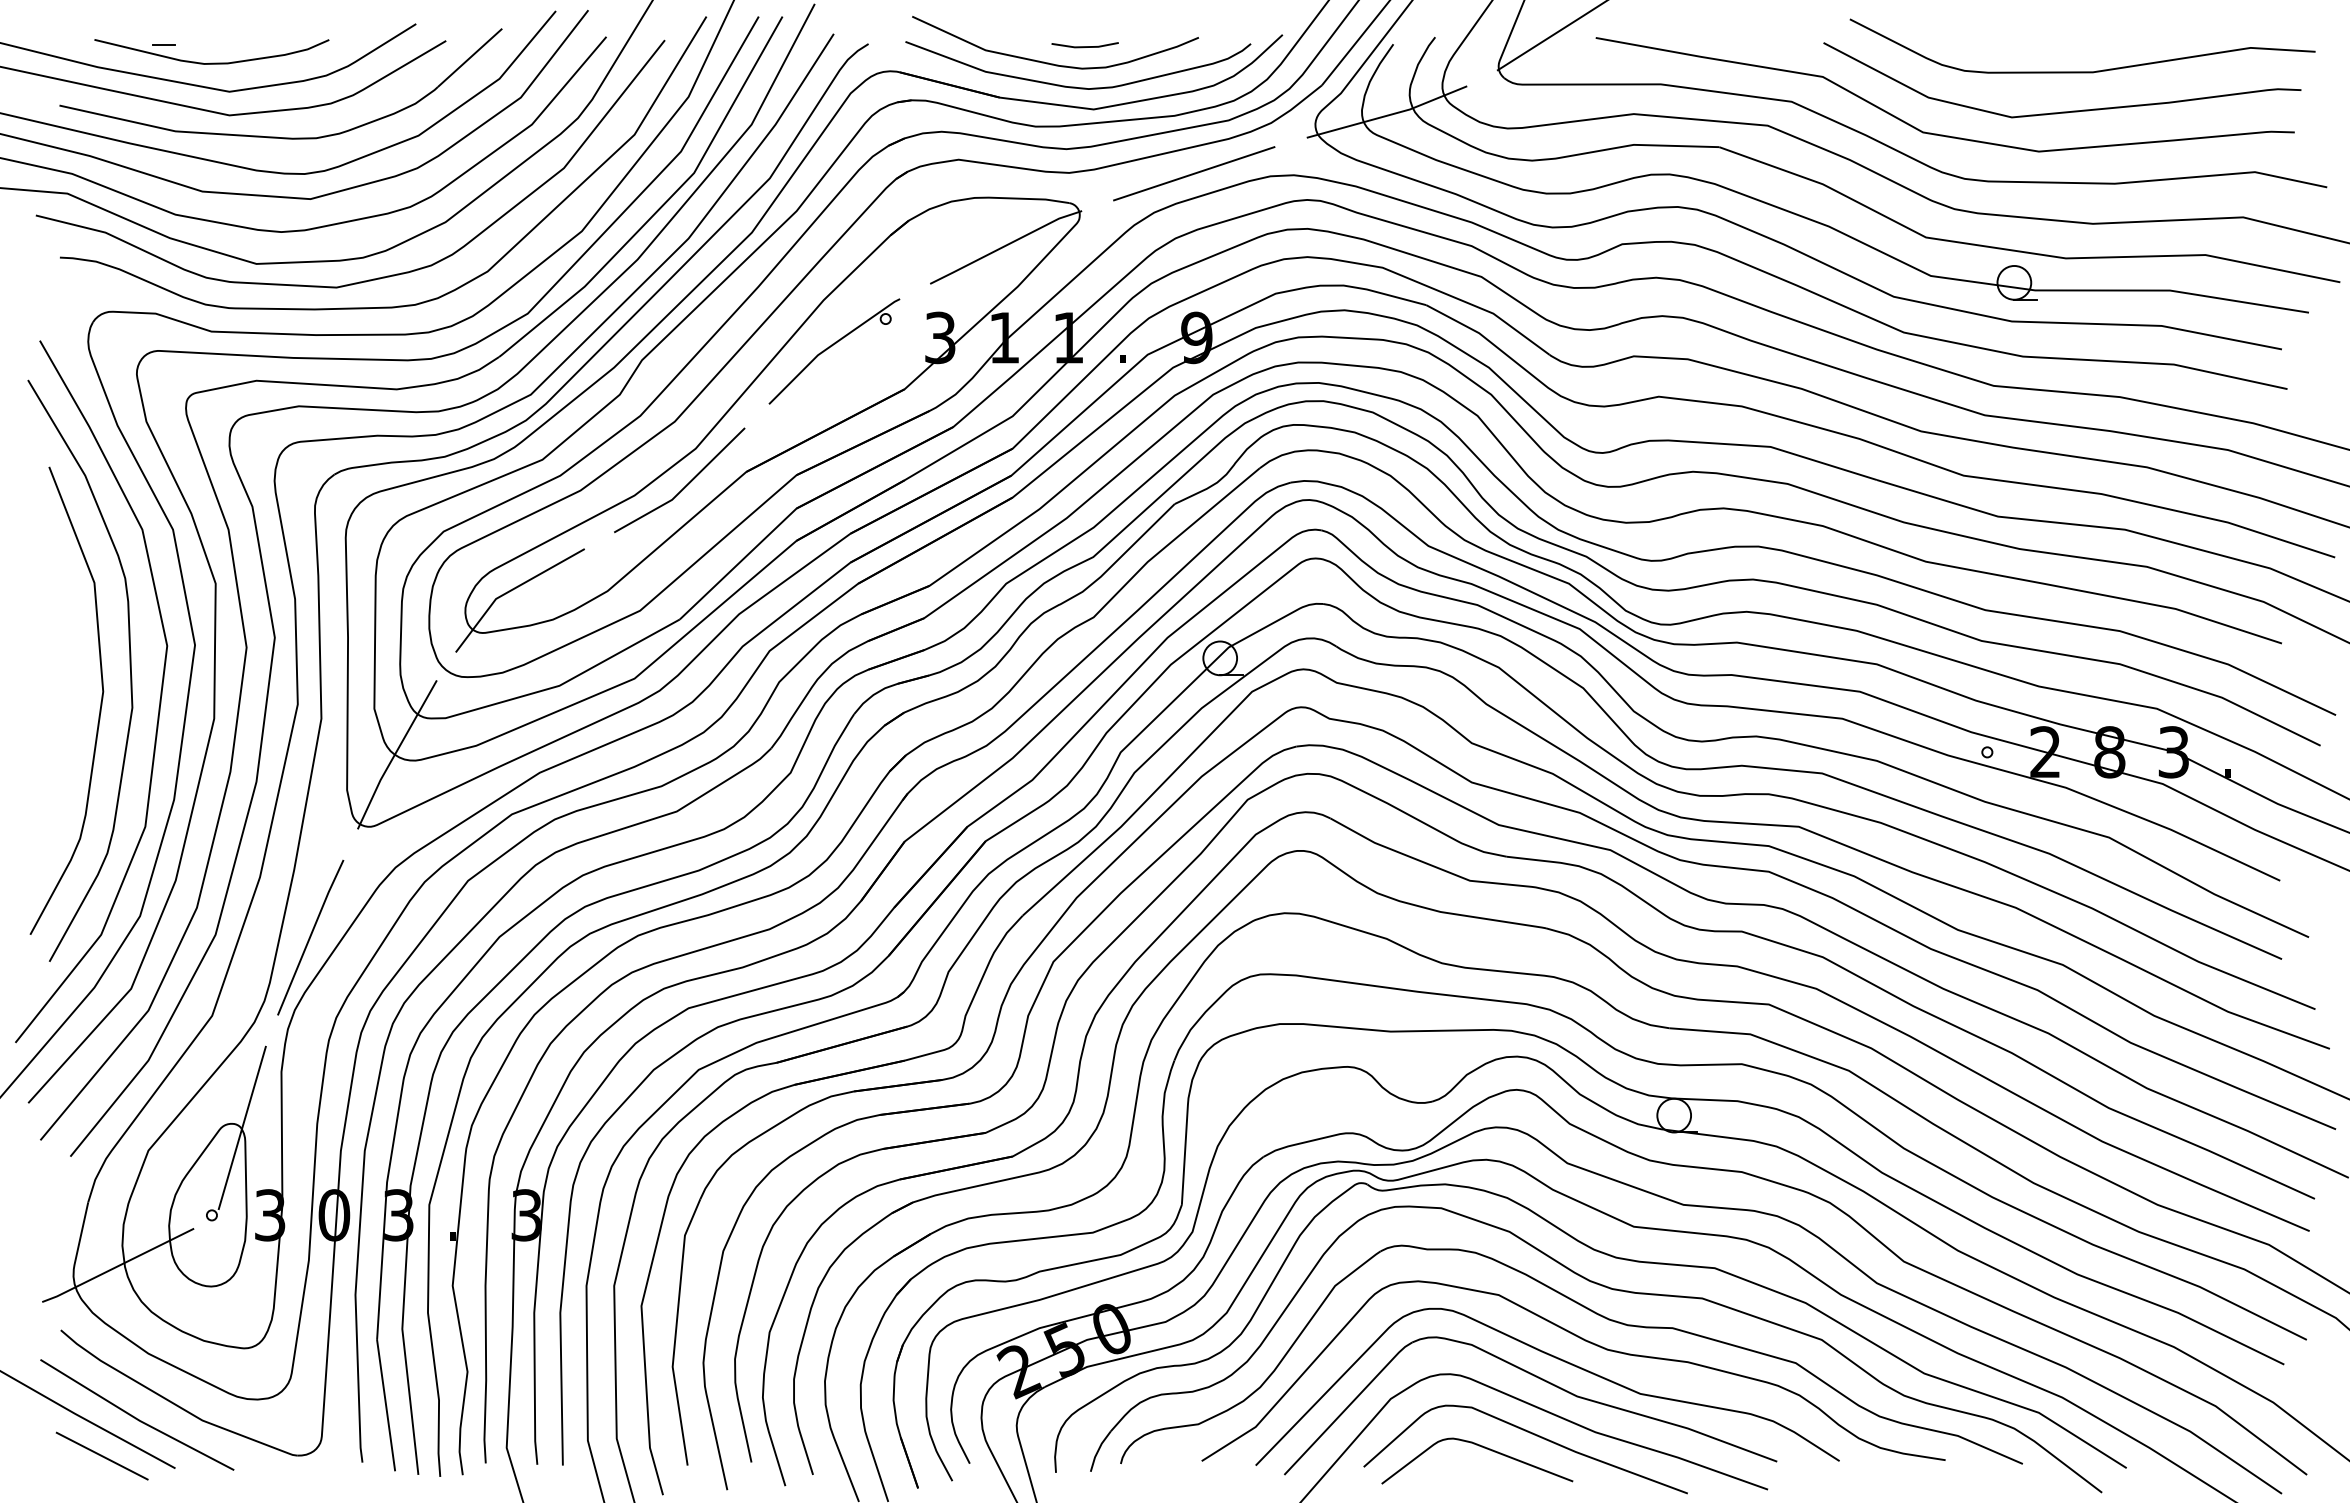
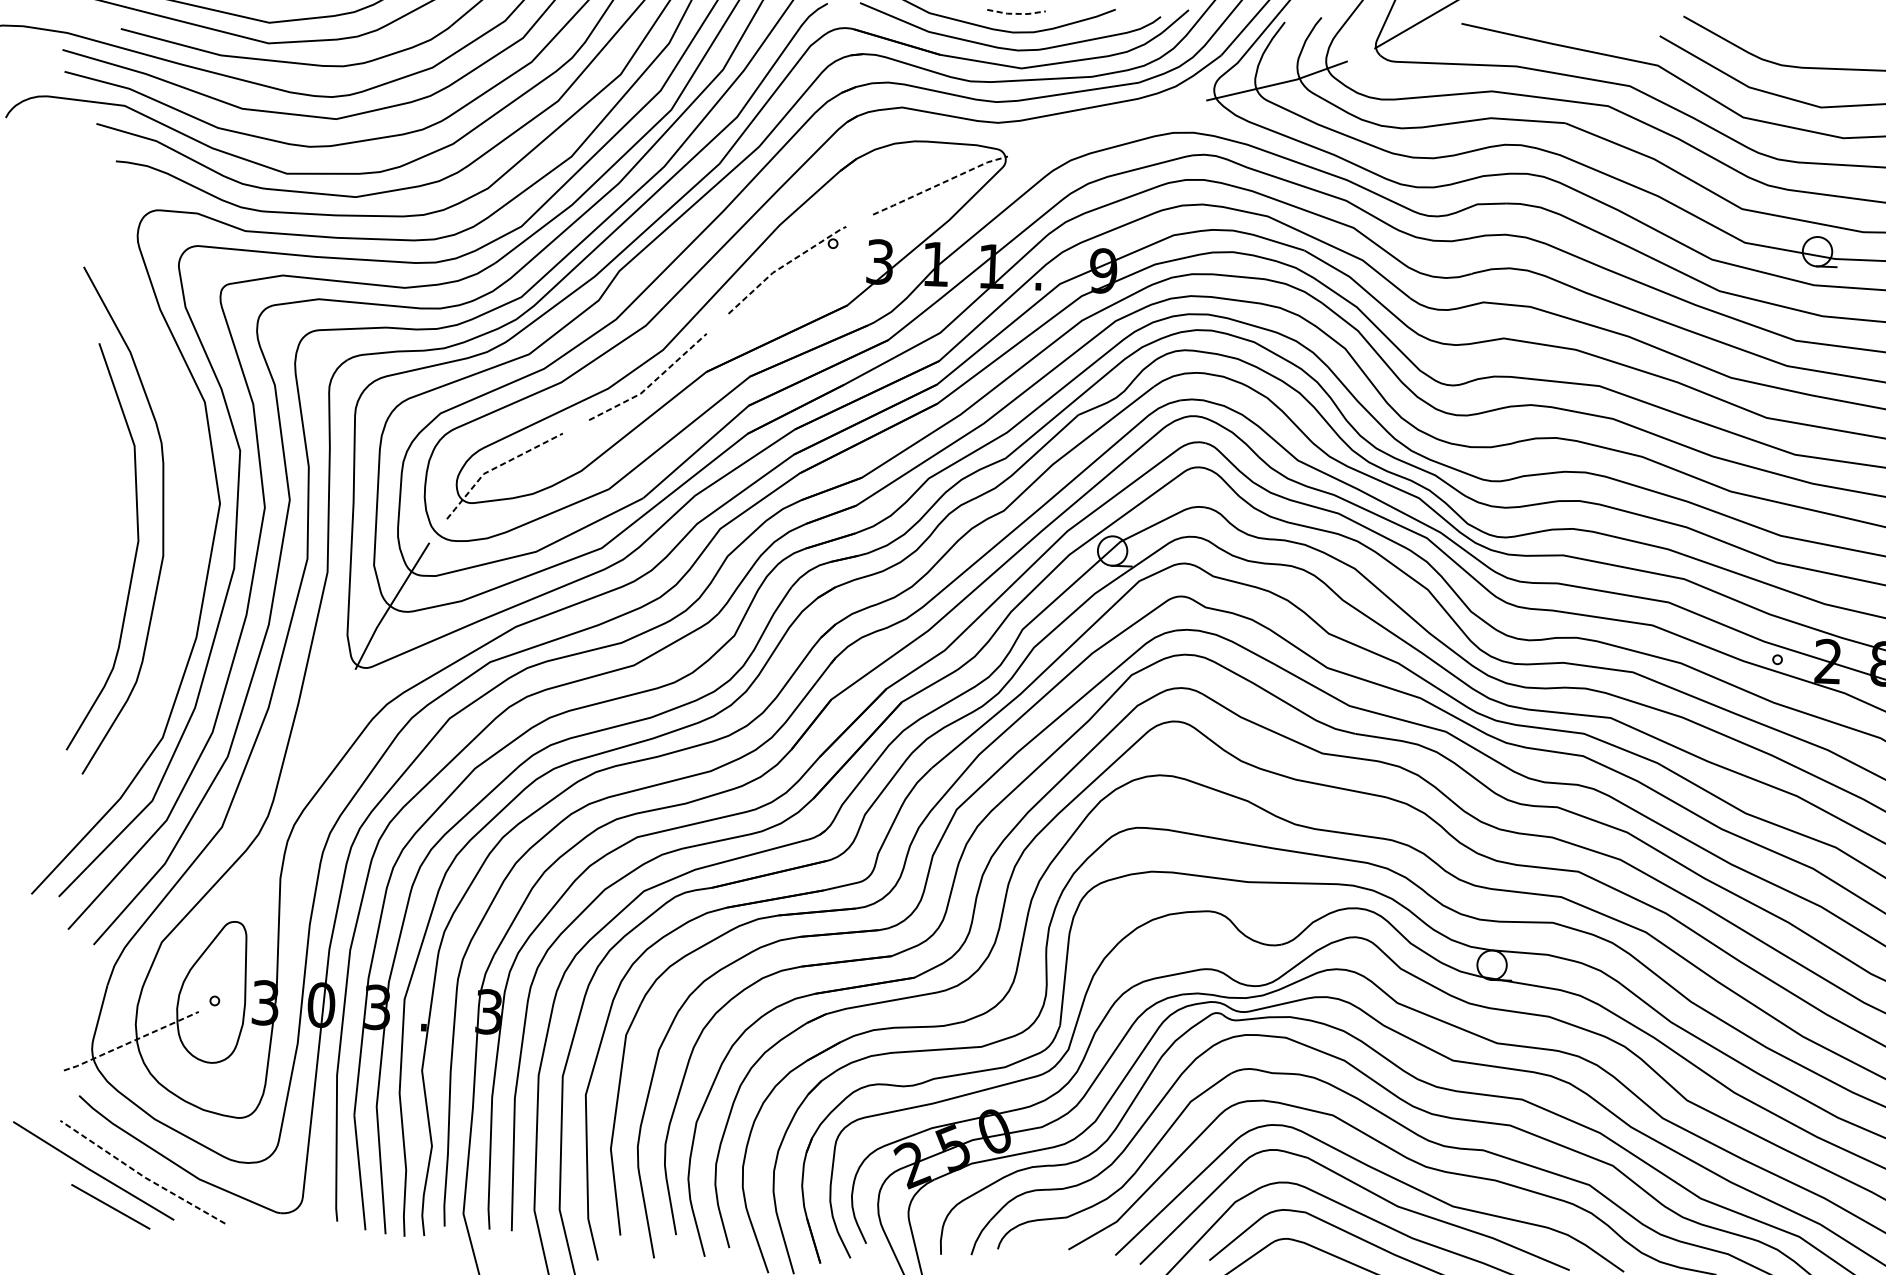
line: (1085, 47) -> (1016, 14), solid -> dashed
line: (1194, 173) -> (1107, 127), removed
line: (1005, 245) -> (940, 183), solid -> dashed
line: (831, 346) -> (784, 265), solid -> dashed
line: (684, 487) -> (651, 383), solid -> dashed
line: (510, 590) -> (496, 467), solid -> dashed
curve: (159, 699) -> (187, 549), removed
line: (310, 937) -> (310, 762), removed
line: (241, 1127) -> (243, 925), removed
line: (117, 1266) -> (130, 1042), solid -> dashed
line: (135, 1418) -> (141, 1175), solid -> dashed

